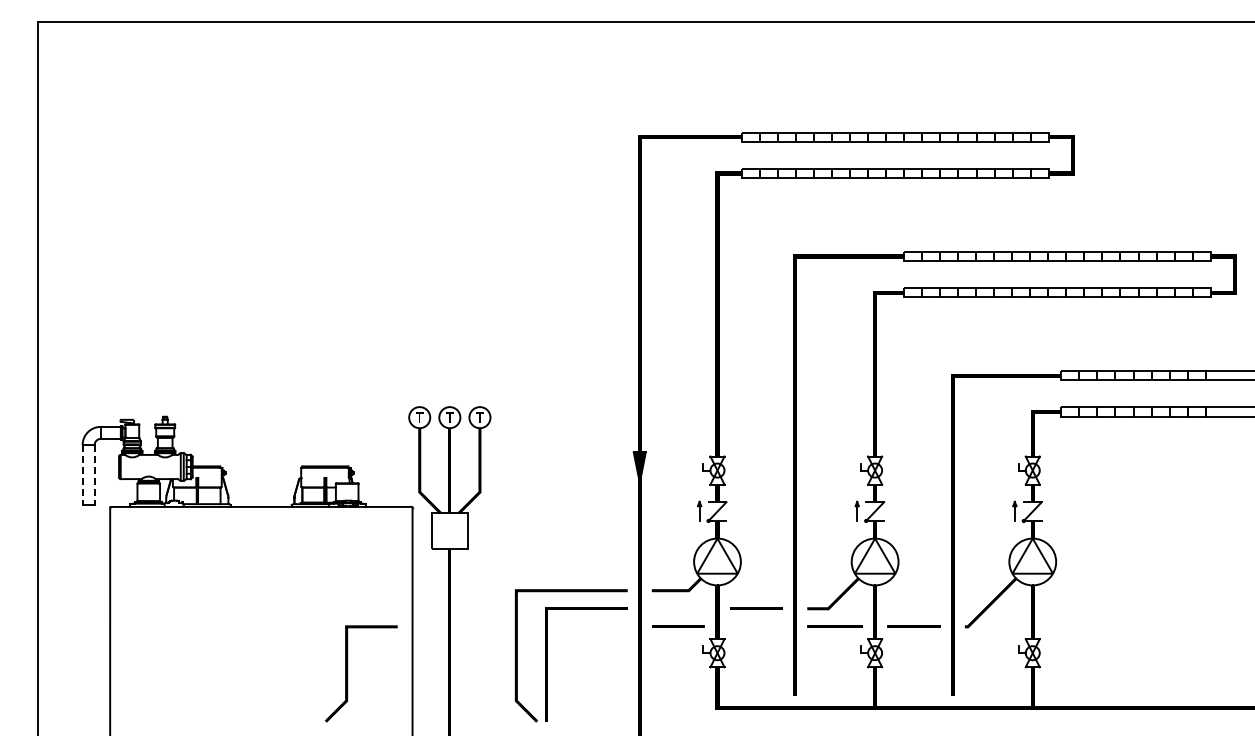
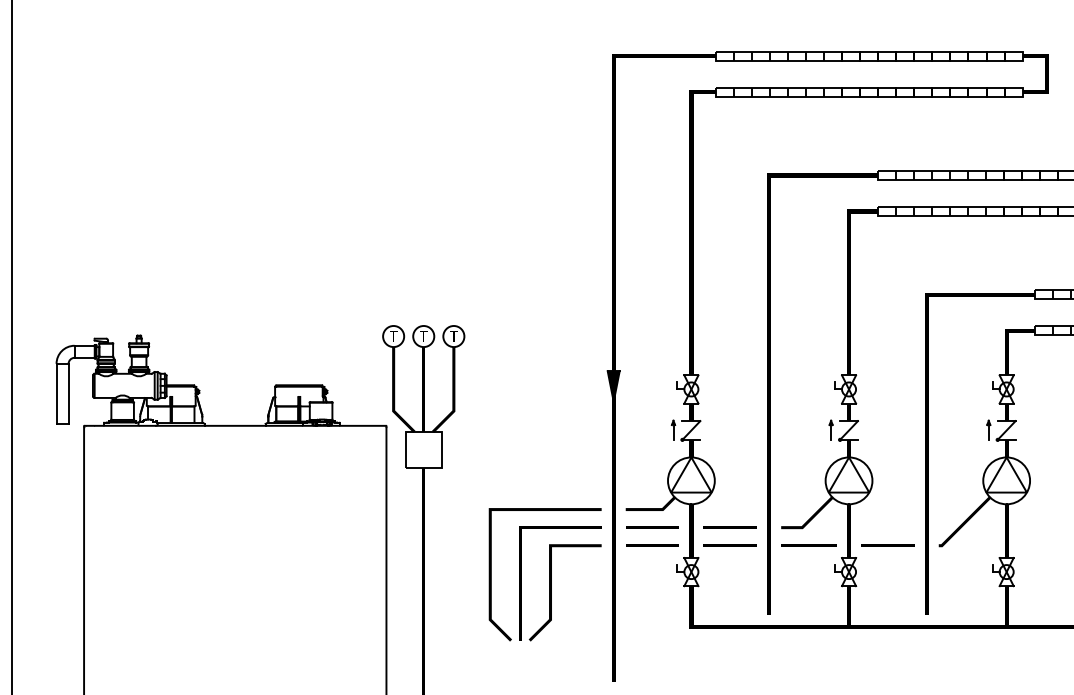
line: (82, 474) -> (56, 393), dashed -> solid
line: (94, 474) -> (68, 393), dashed -> solid
line: (678, 608) -> (652, 527), added
line: (756, 626) -> (730, 545), added
line: (348, 673) -> (552, 592), moved

